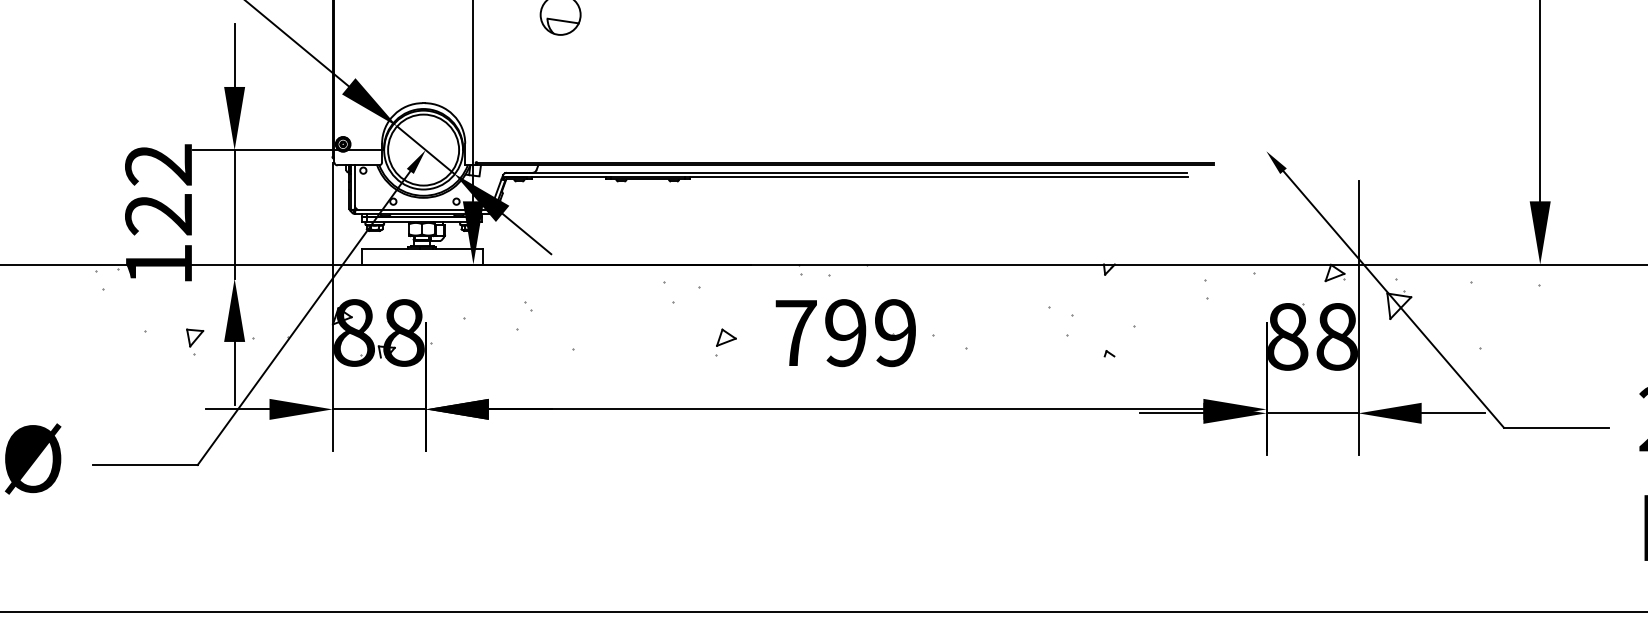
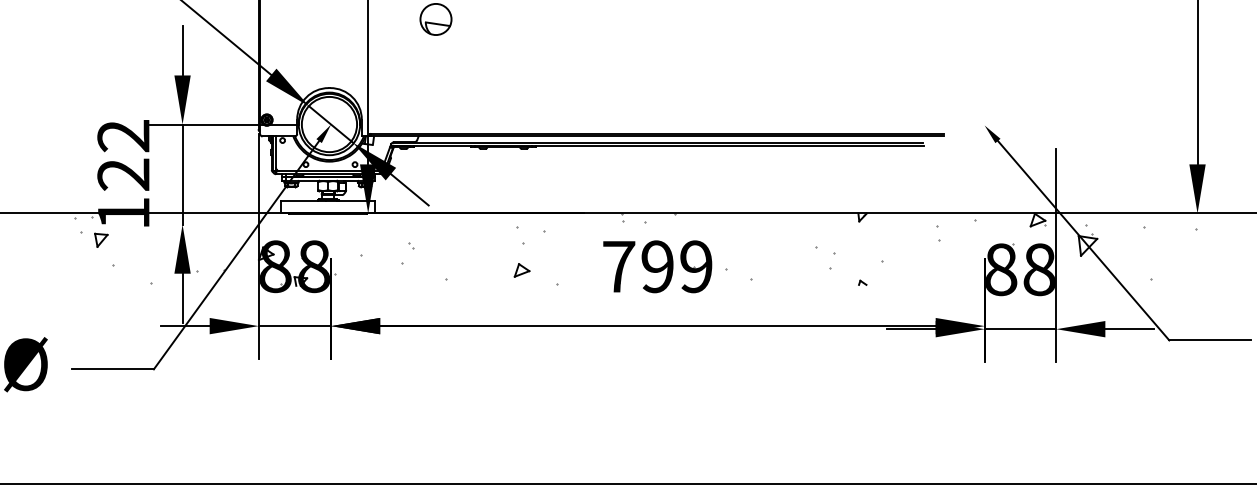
part: (195, 337) -> (101, 239), moved
part: (726, 337) -> (522, 270), moved

